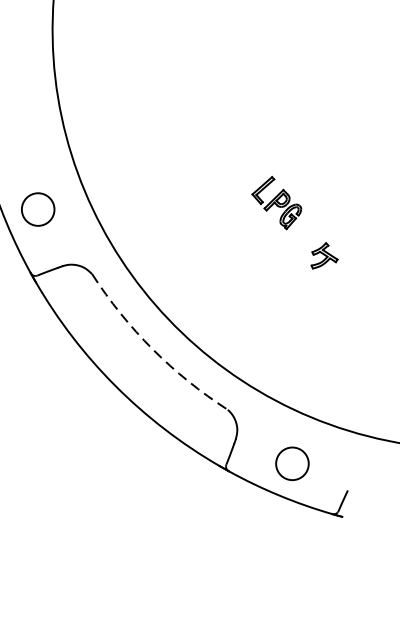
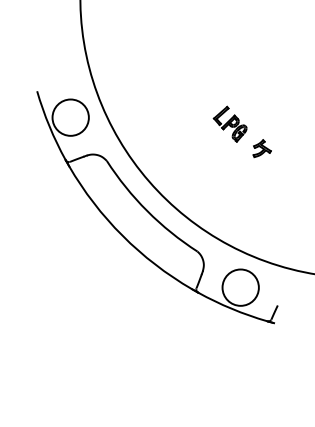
part: (275, 201) -> (229, 123), moved
circle: (37, 209) -> (70, 117), size x1.67
arc: (153, 349) -> (147, 211), dashed -> solid
circle: (292, 463) -> (240, 287), size x1.67

